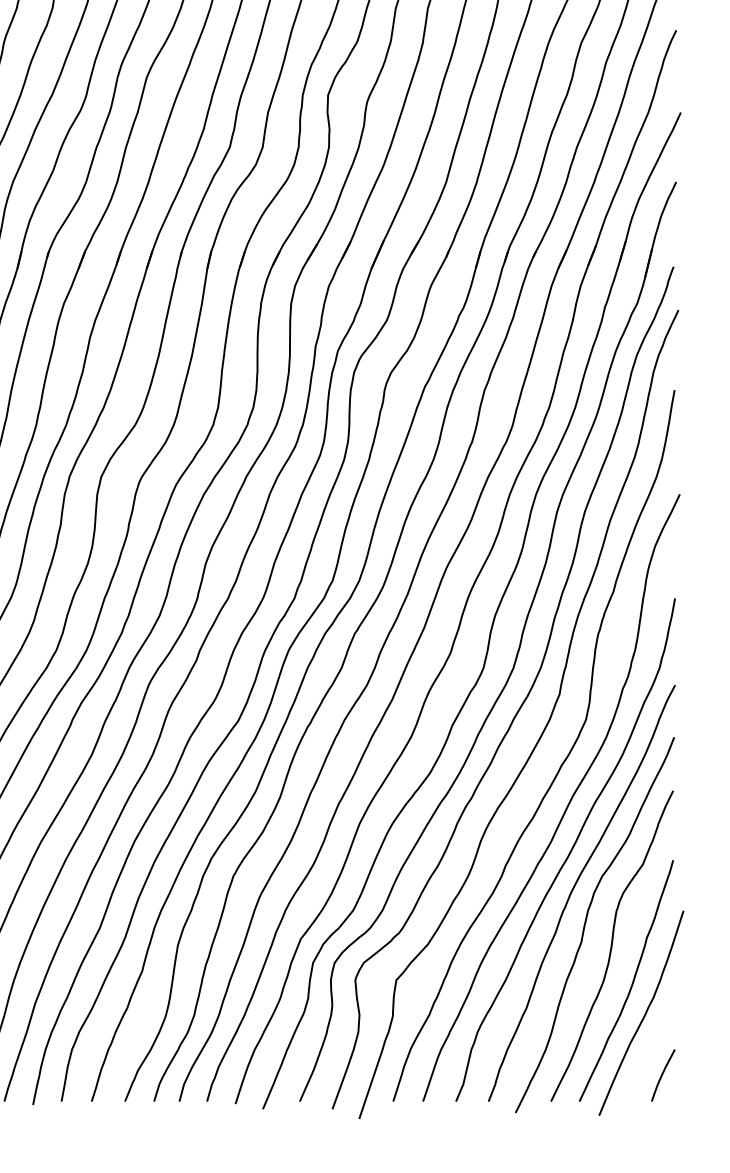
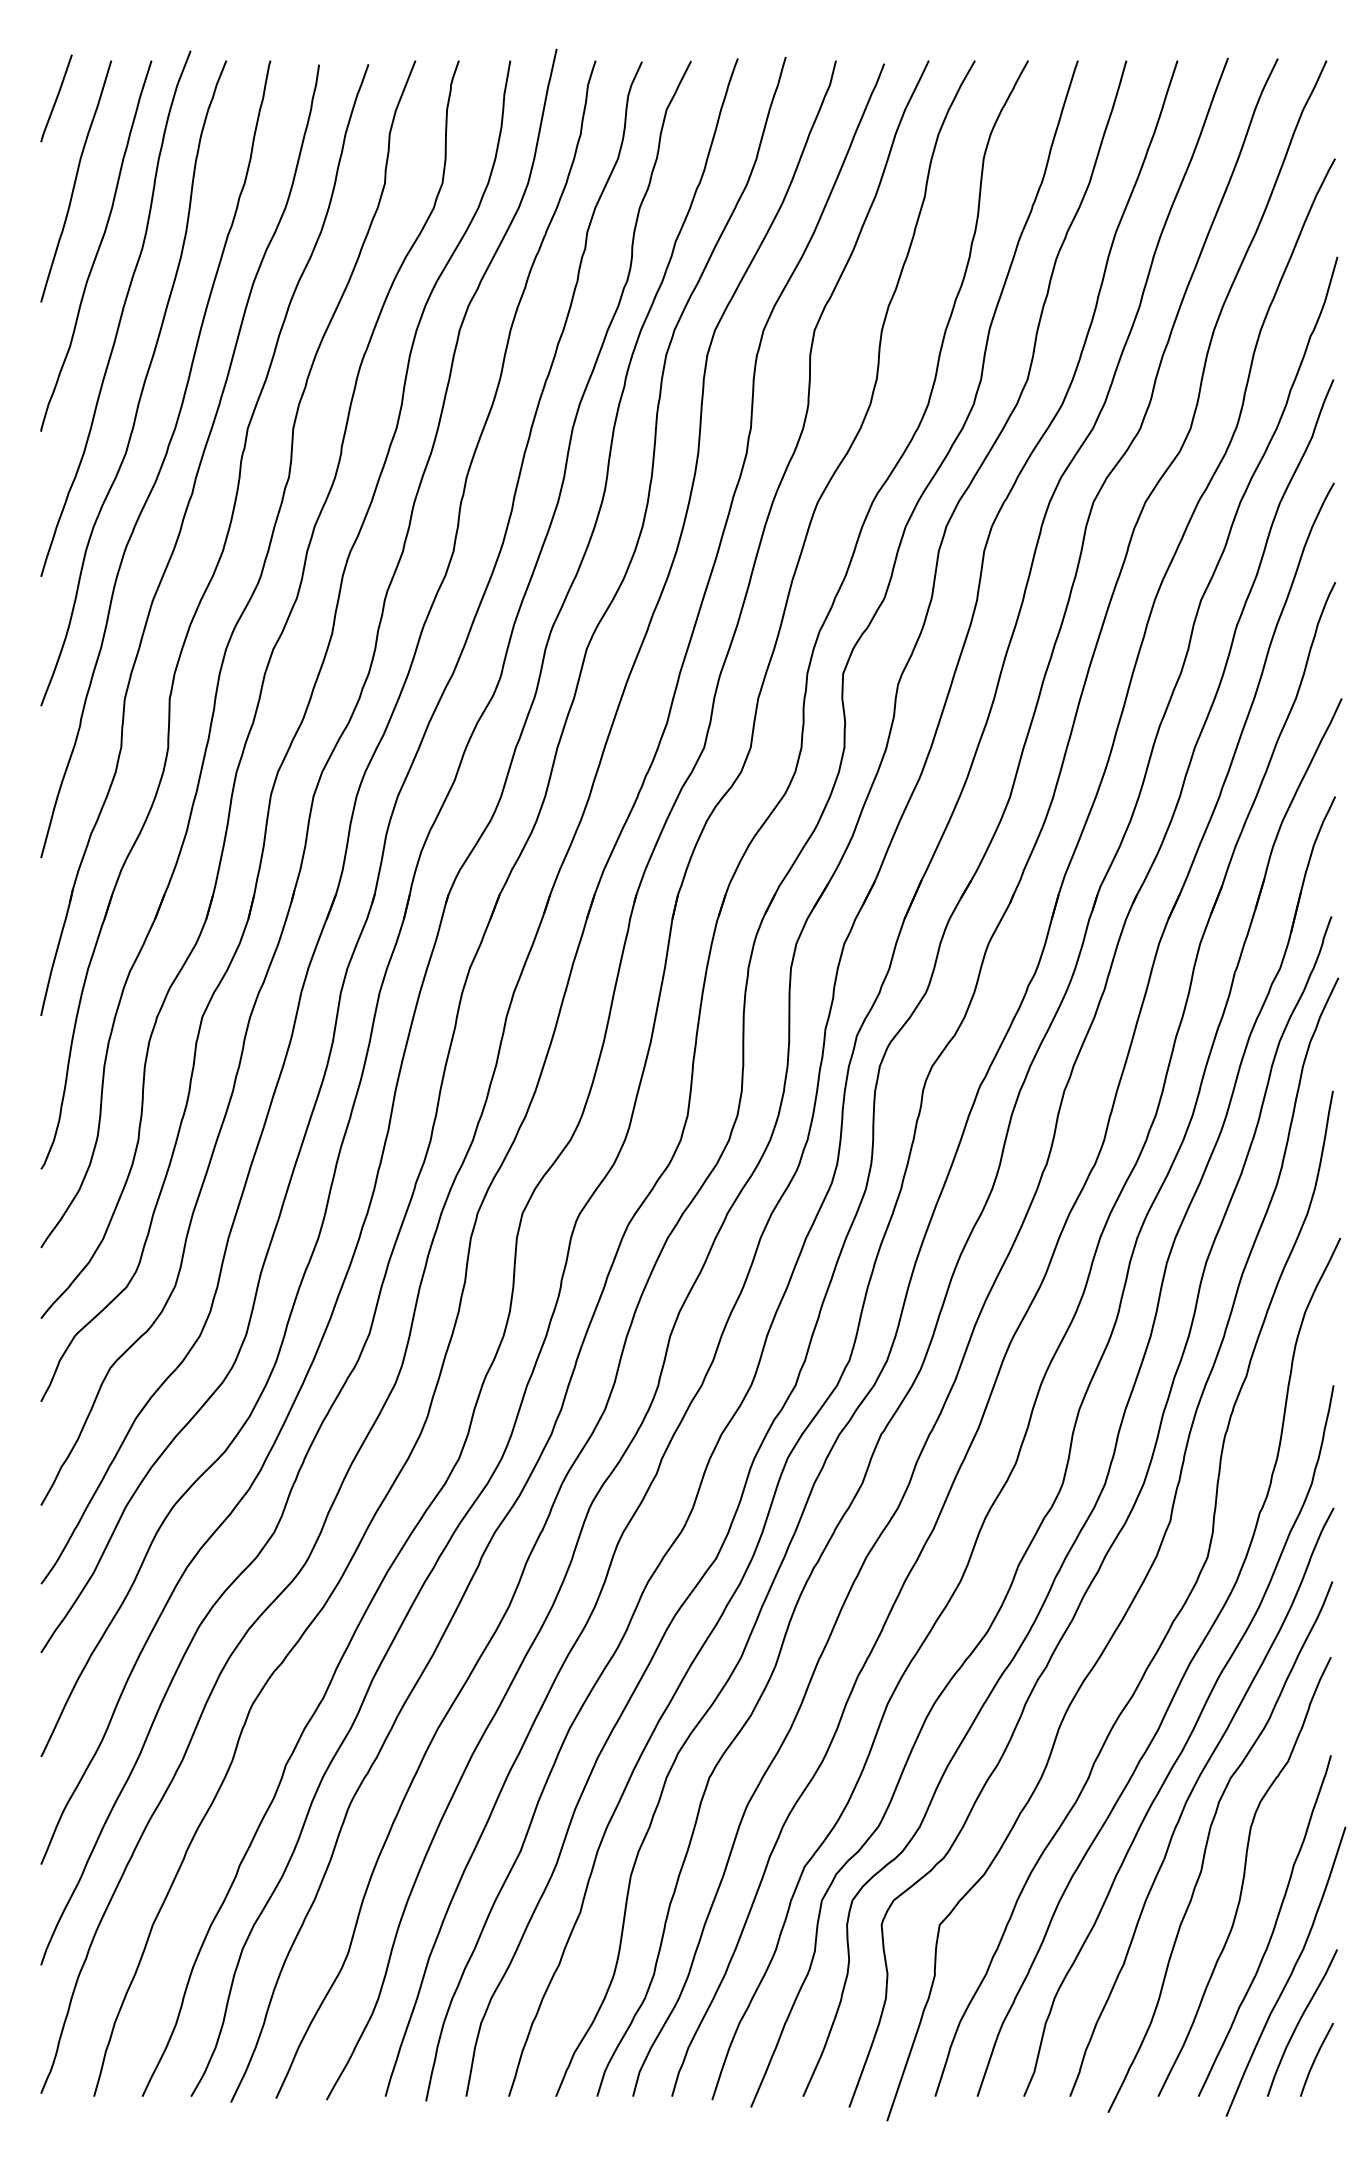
curve: (651, 1048) -> (1300, 2021), added

